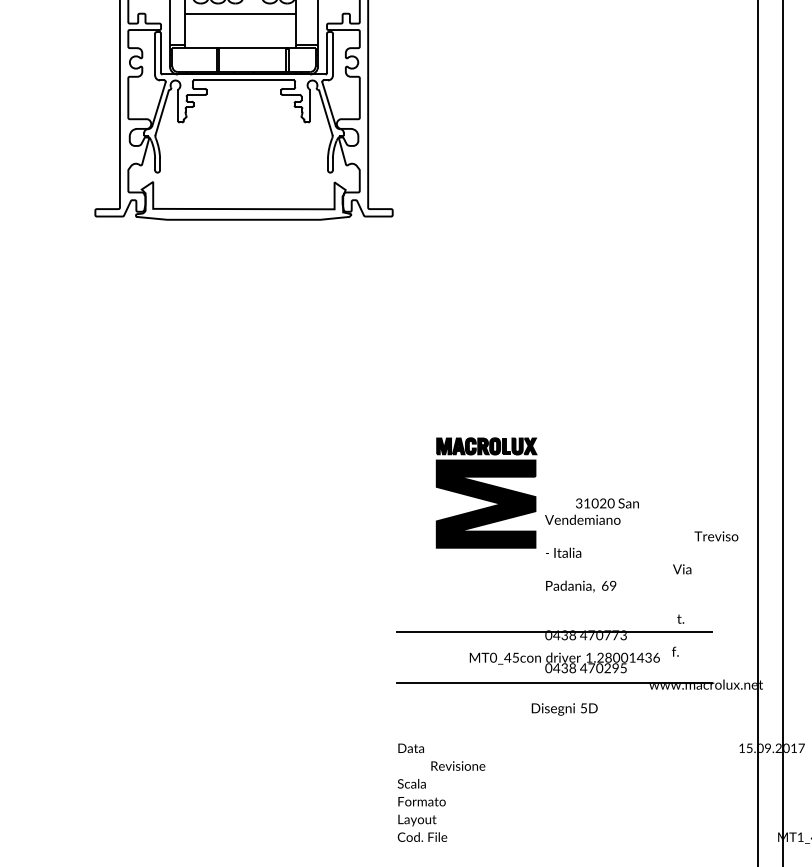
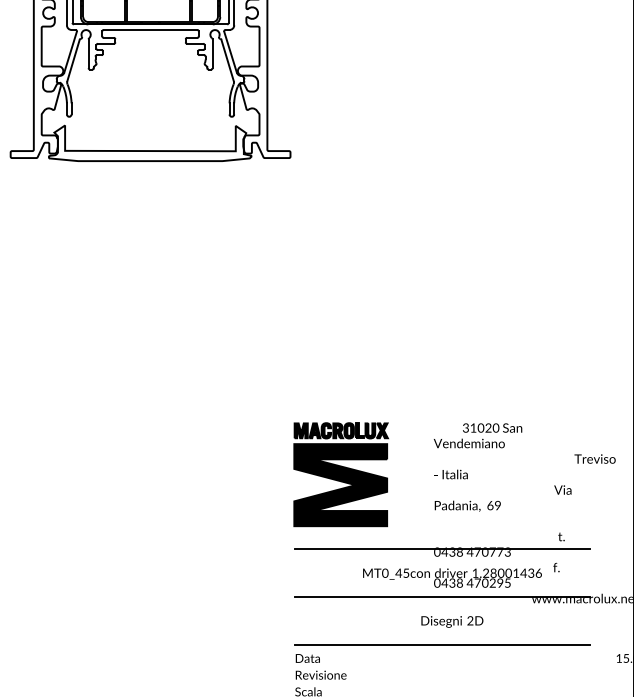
part: (486, 492) -> (341, 474), moved
text: (583, 708) -> (470, 621), 5D -> 2D
line: (554, 733) -> (442, 644), added
text: (458, 765) -> (321, 674), moved

